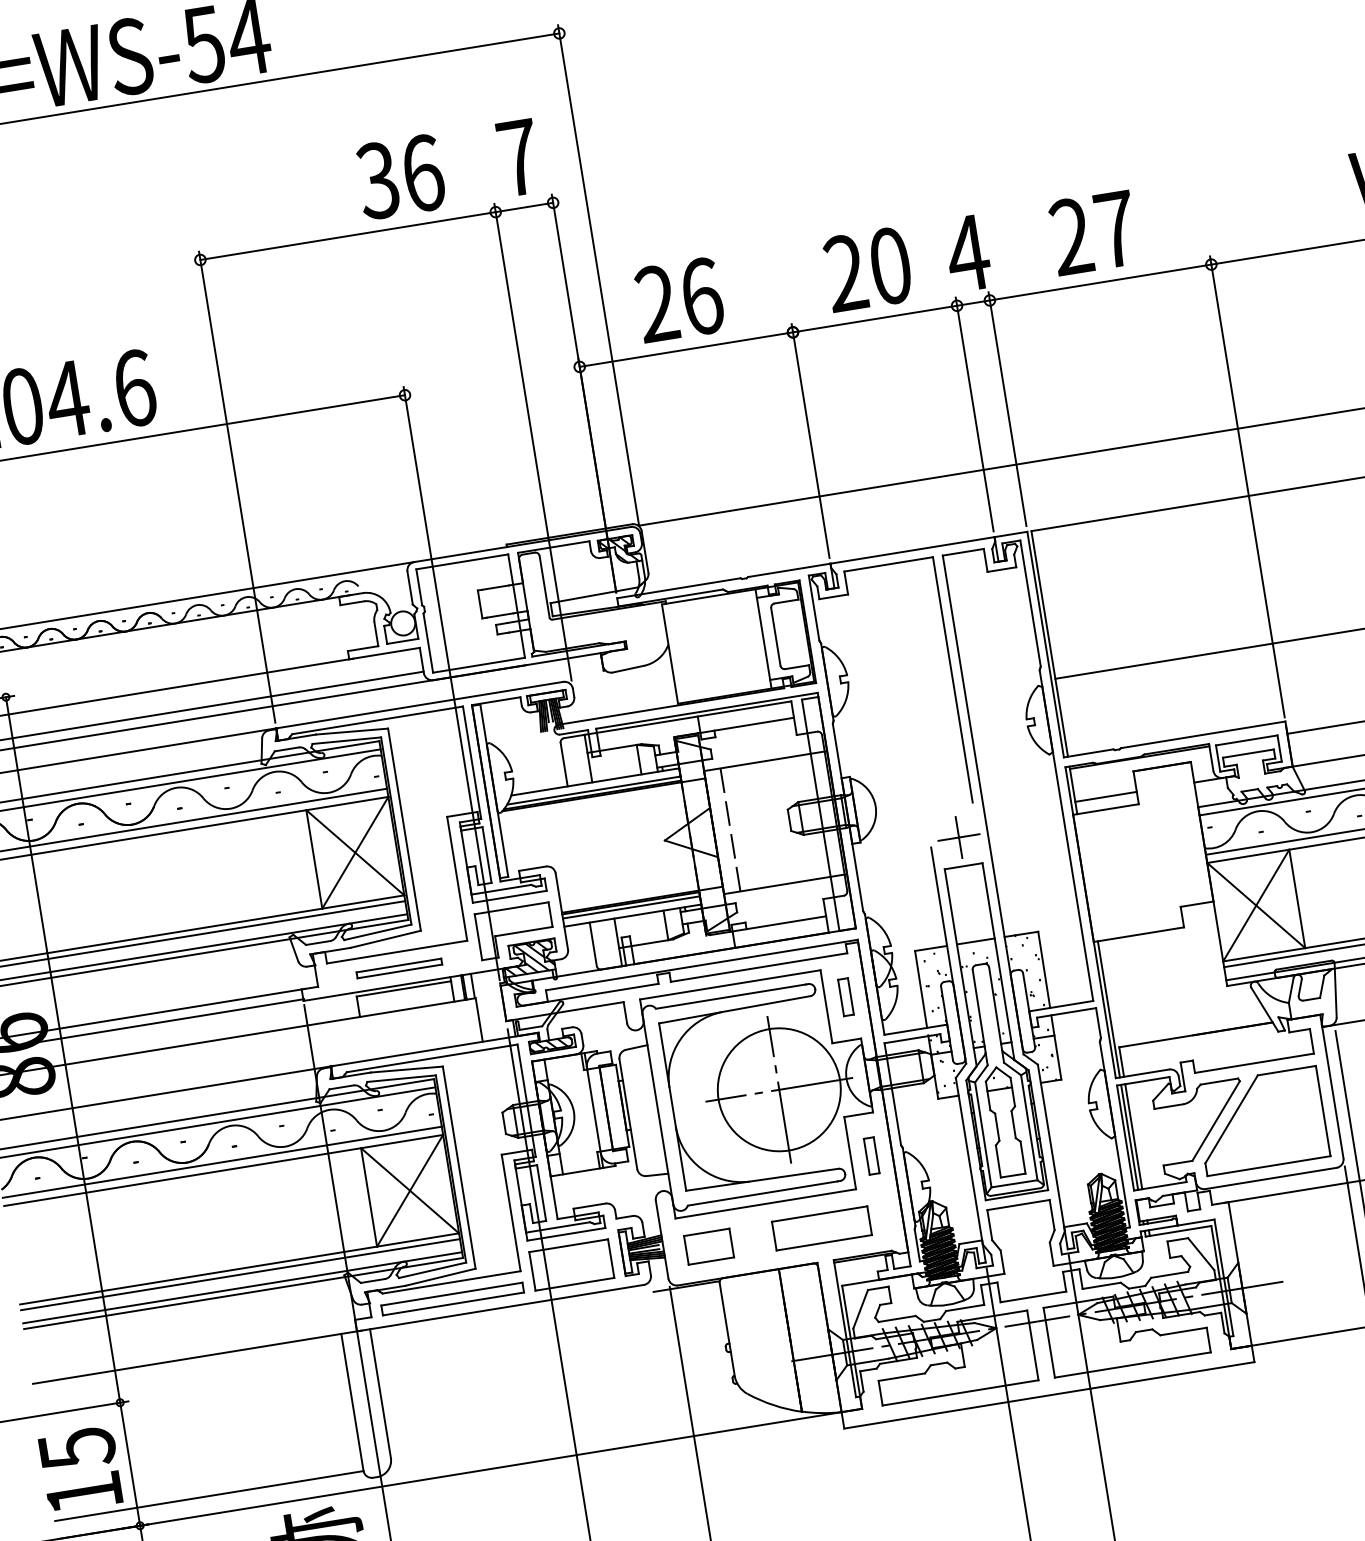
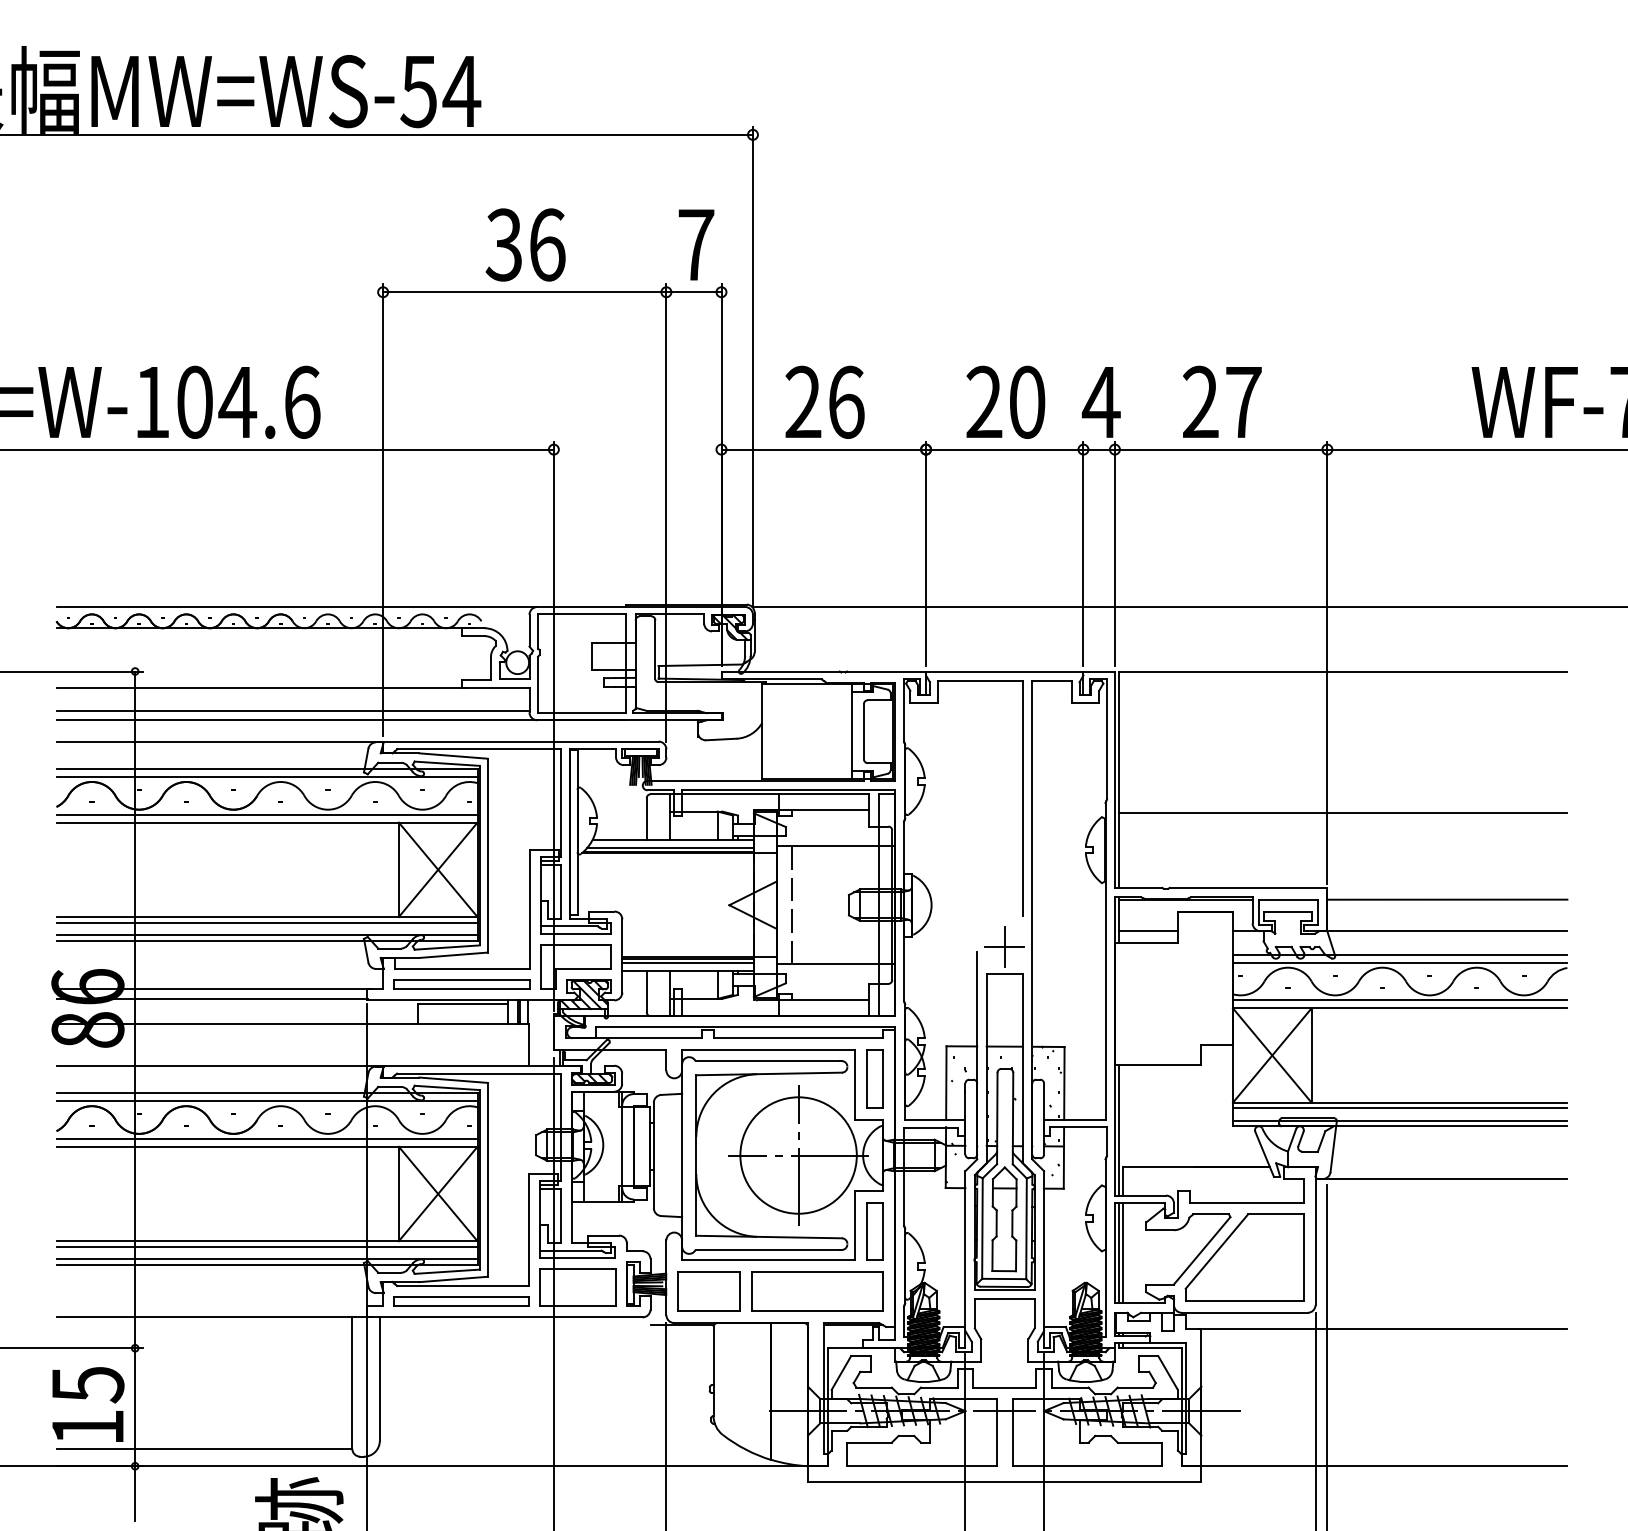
text: (400, 176) -> (525, 244), moved
part: (398, 968) -> (461, 984), size x1.67
part: (845, 996) -> (874, 1078), size x1.67
part: (871, 1156) -> (874, 1231), size x1.67
part: (821, 1228) -> (817, 1291), size x1.43
part: (708, 1246) -> (708, 1291), size x1.43

